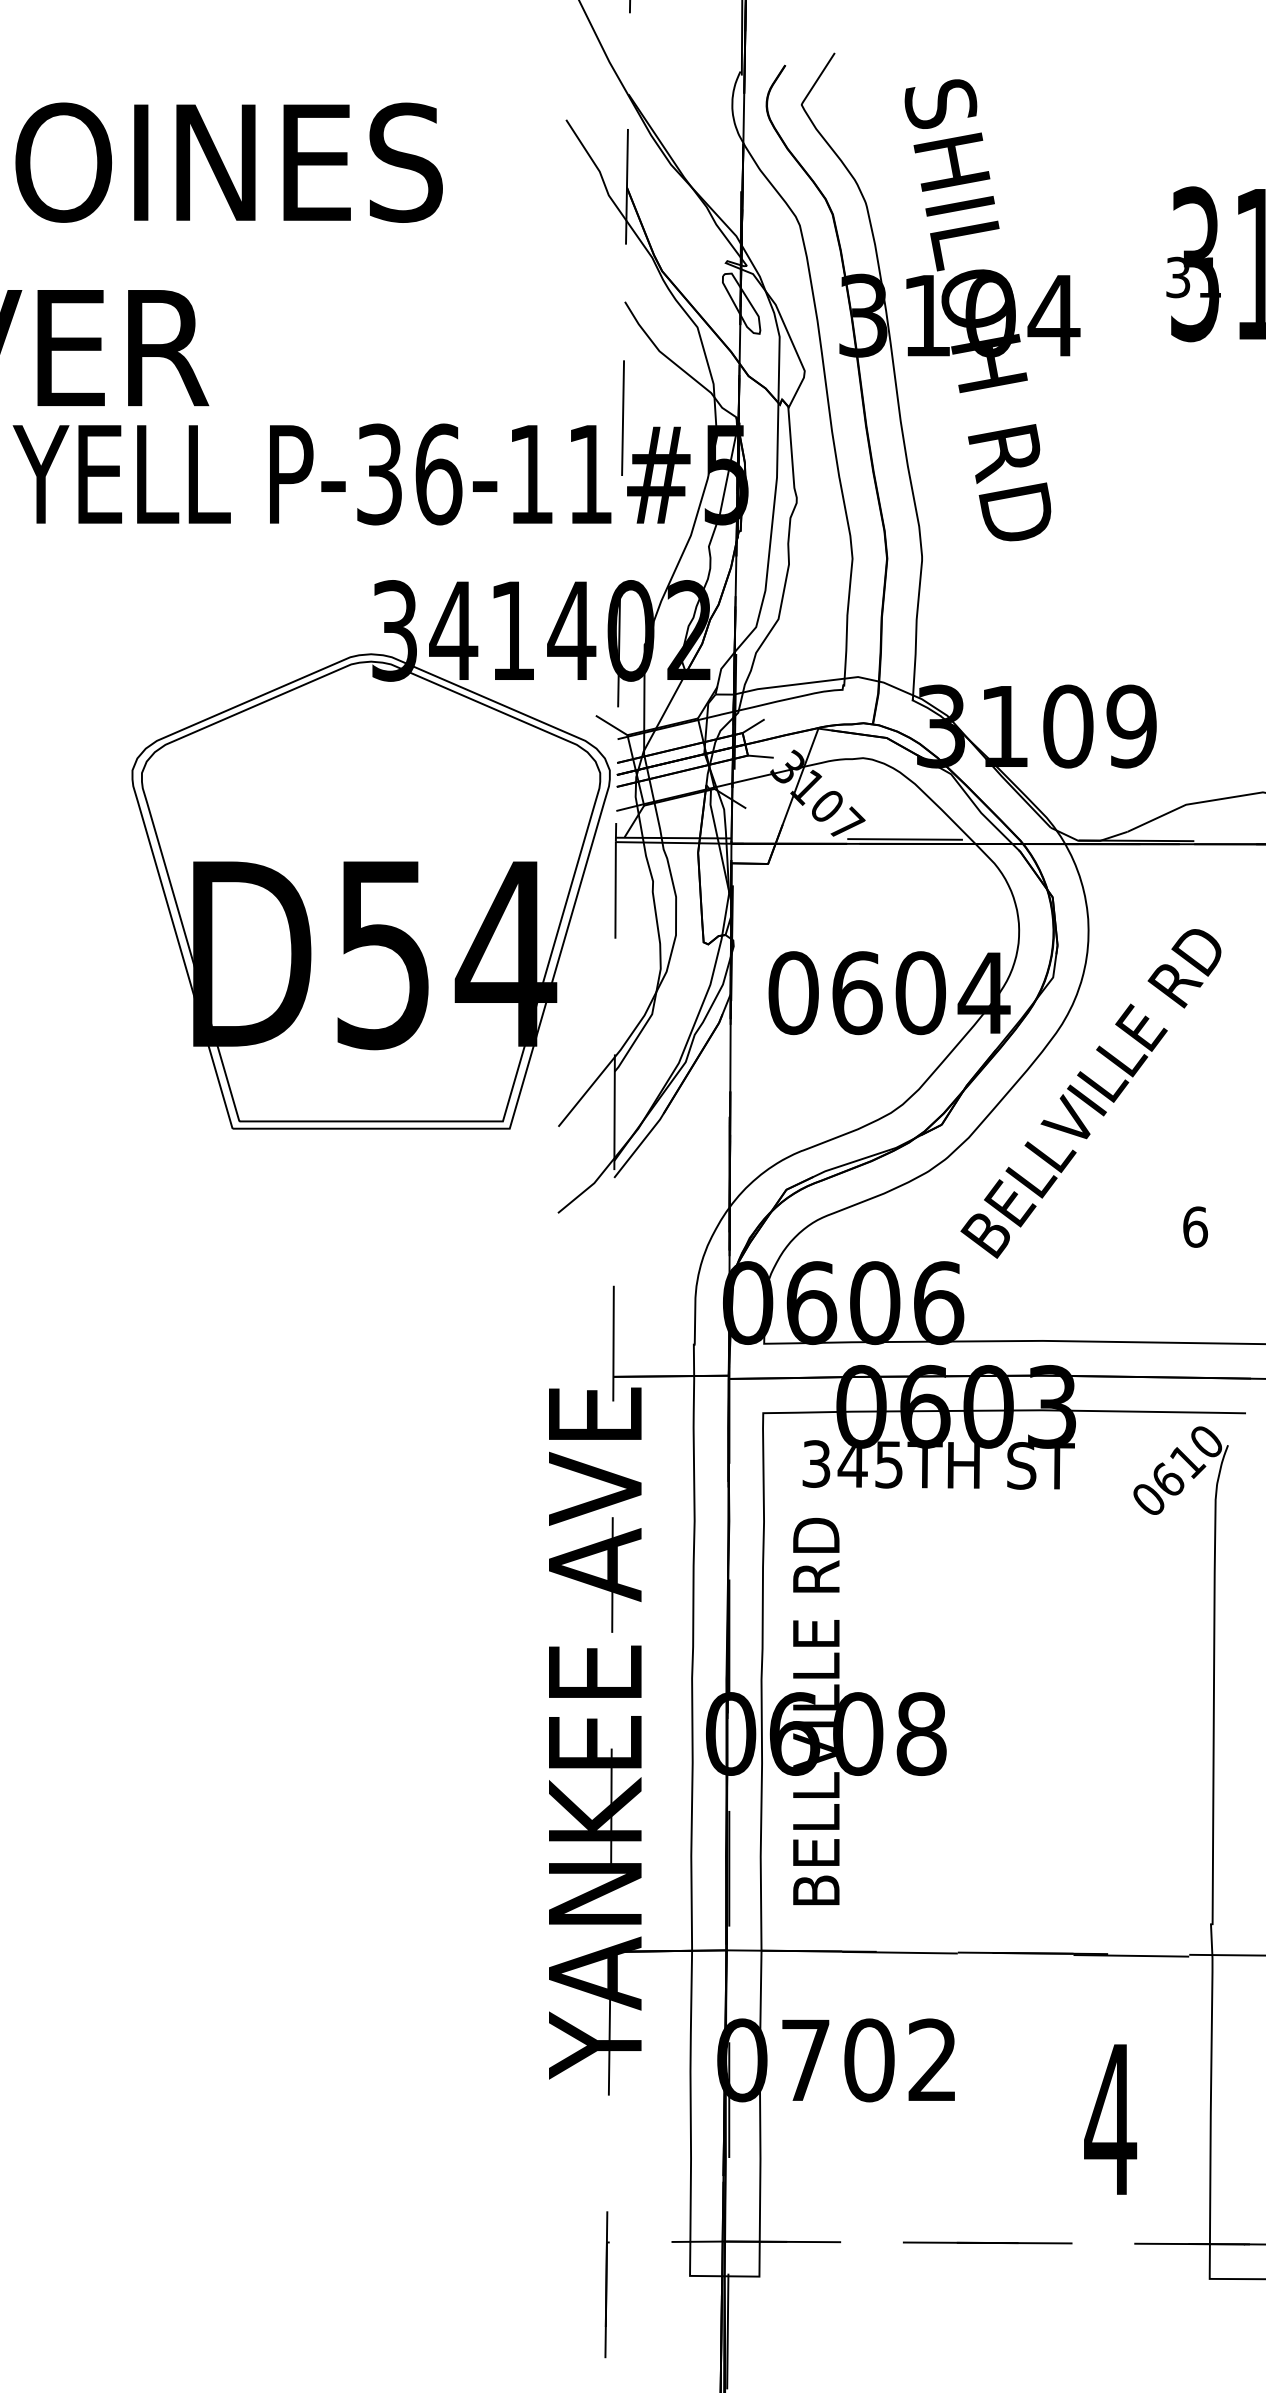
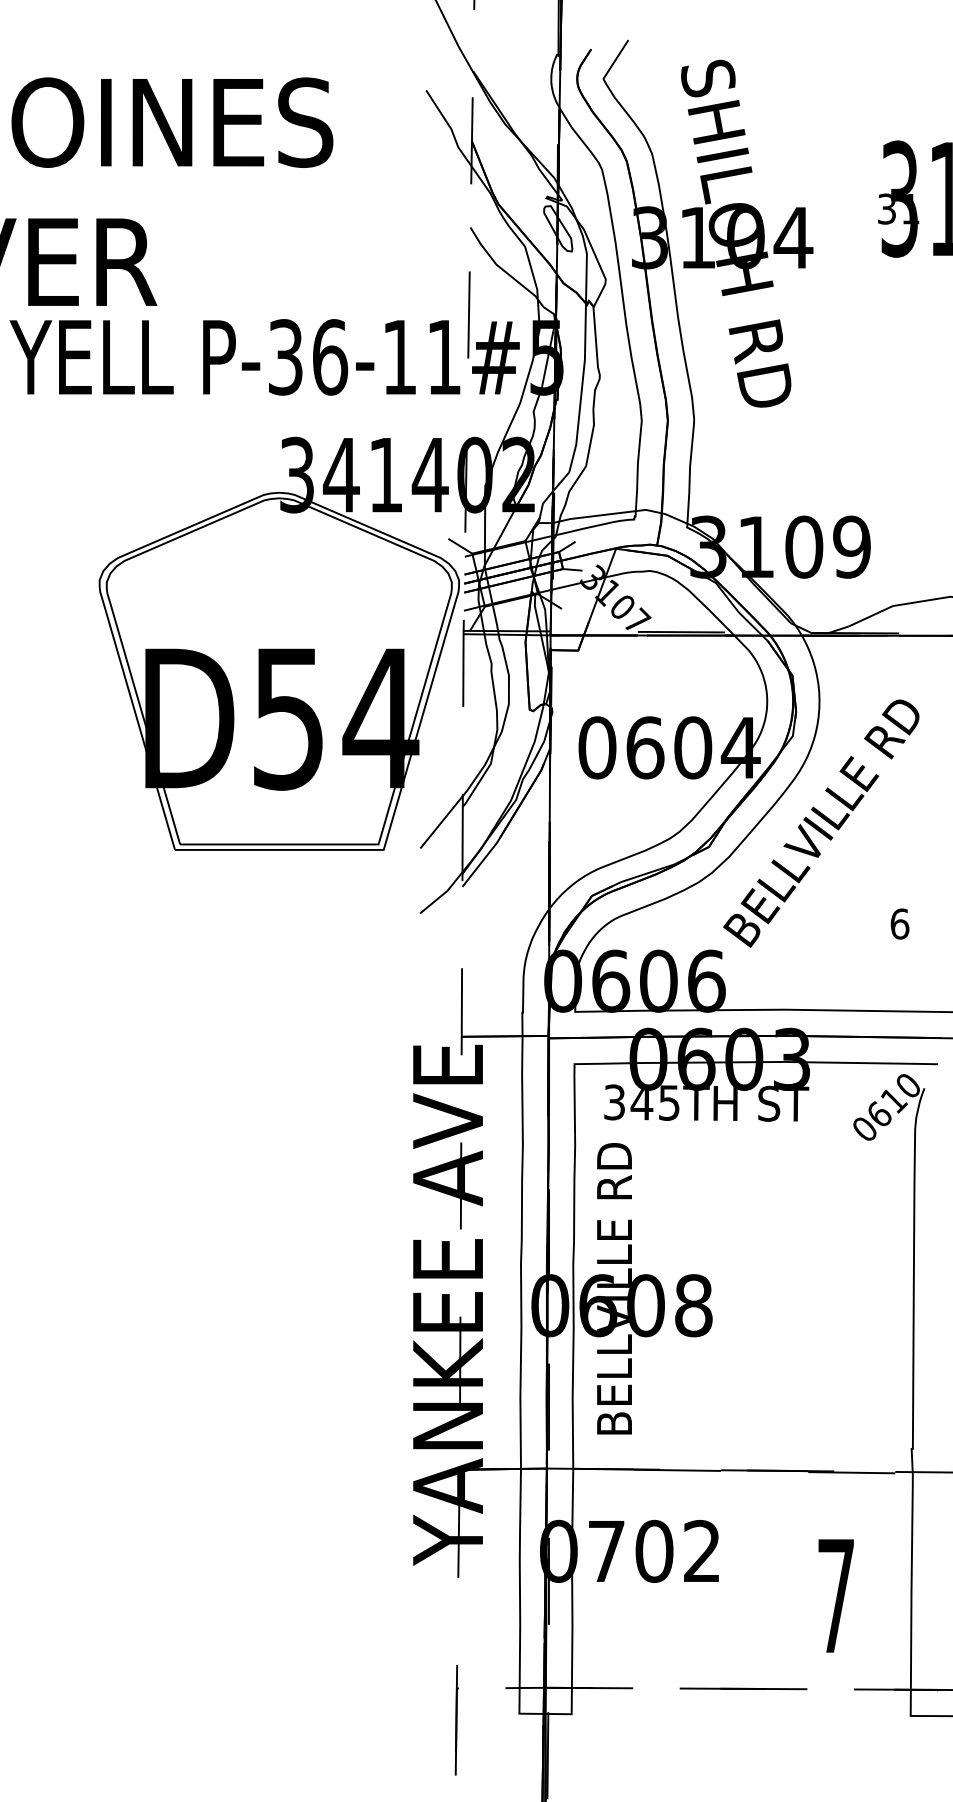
text: (1110, 2119) -> (836, 1595), 4 -> 7

